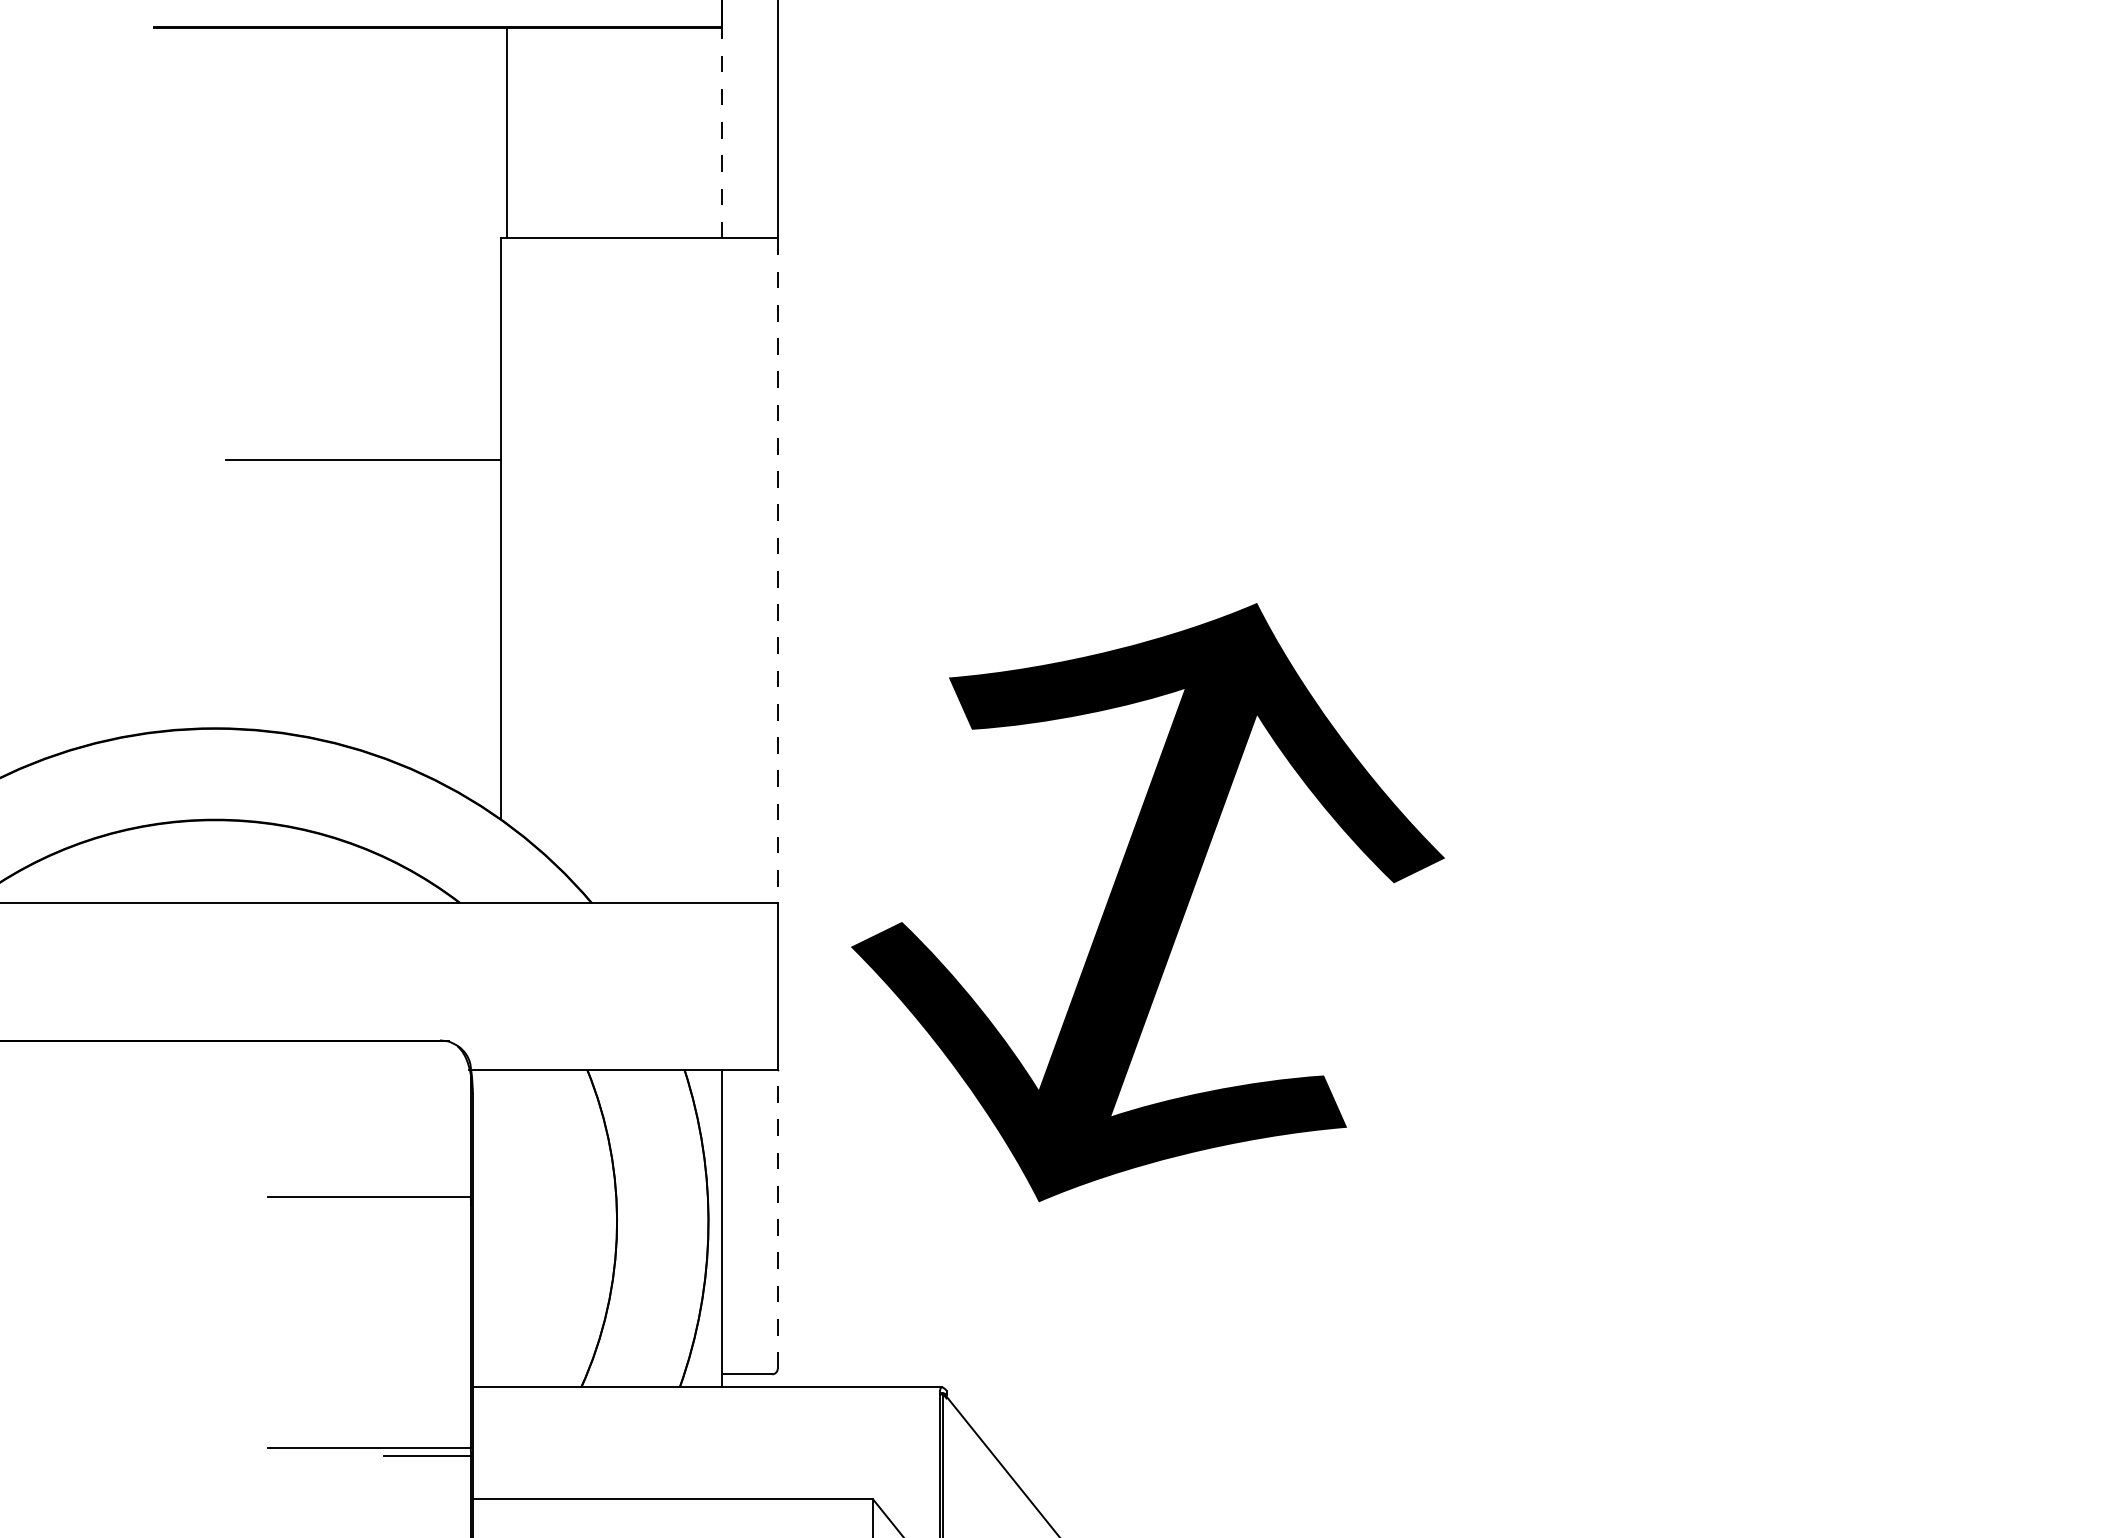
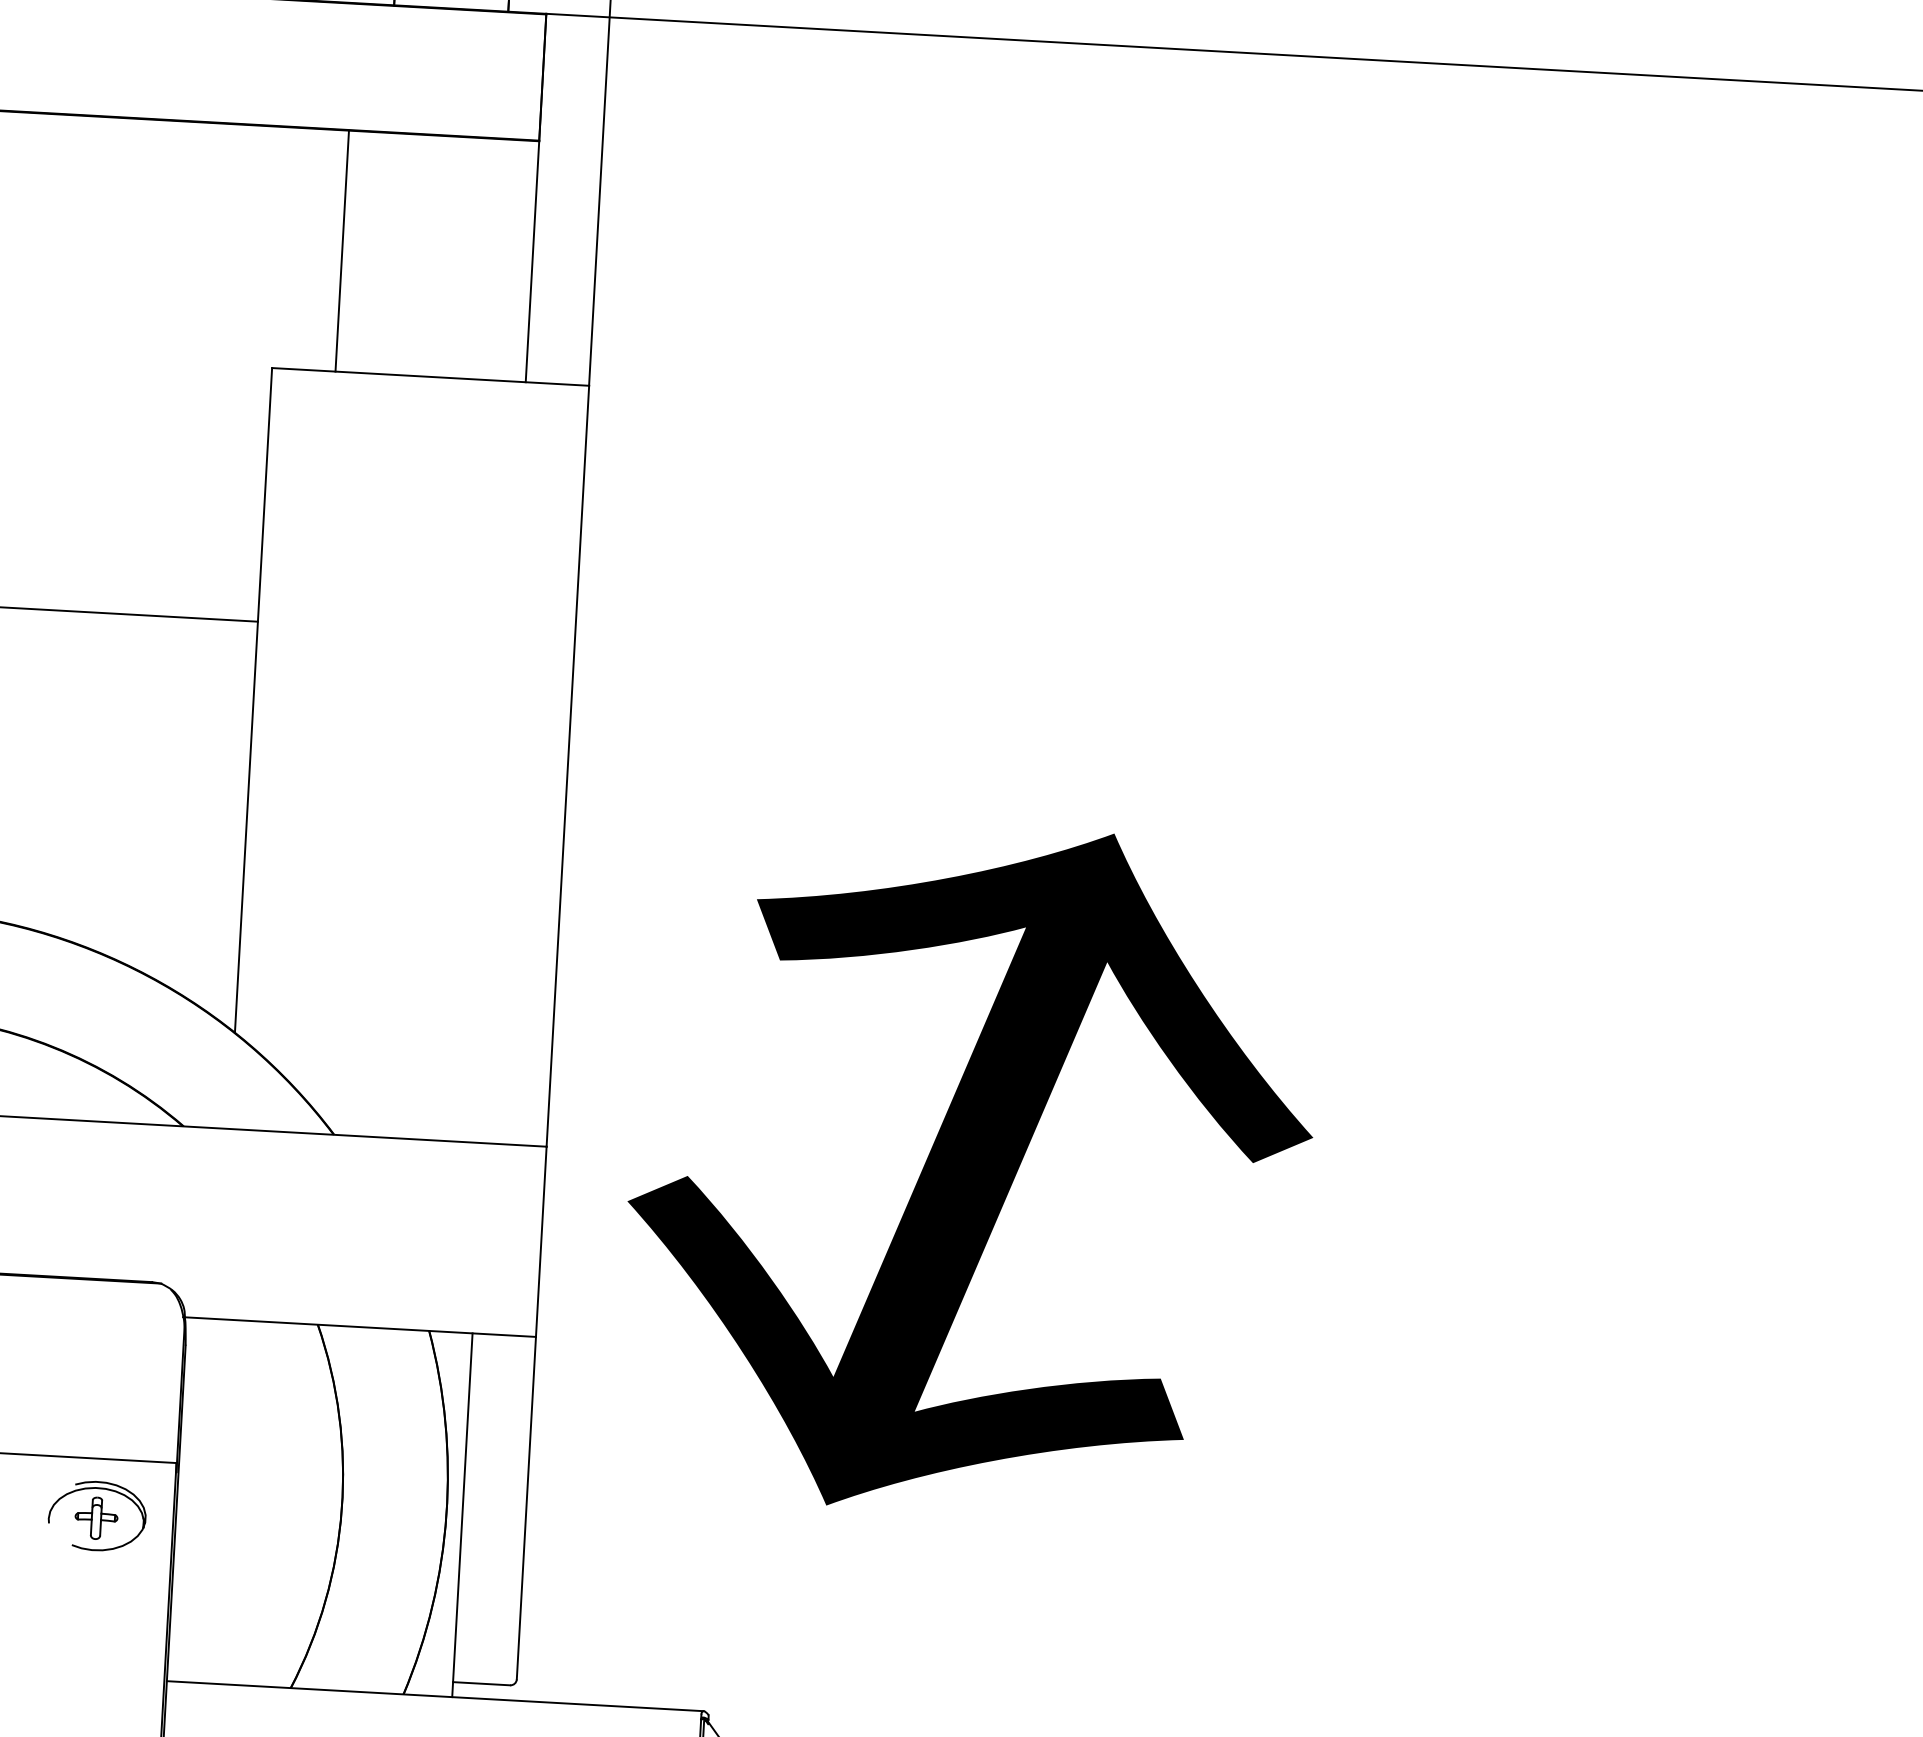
line: (507, 132) -> (342, 250), moved
line: (722, 132) -> (532, 260), dashed -> solid
line: (777, 571) -> (567, 766), dashed -> solid
line: (777, 1219) -> (526, 1508), dashed -> solid
part: (404, 1246) -> (97, 1515), added

